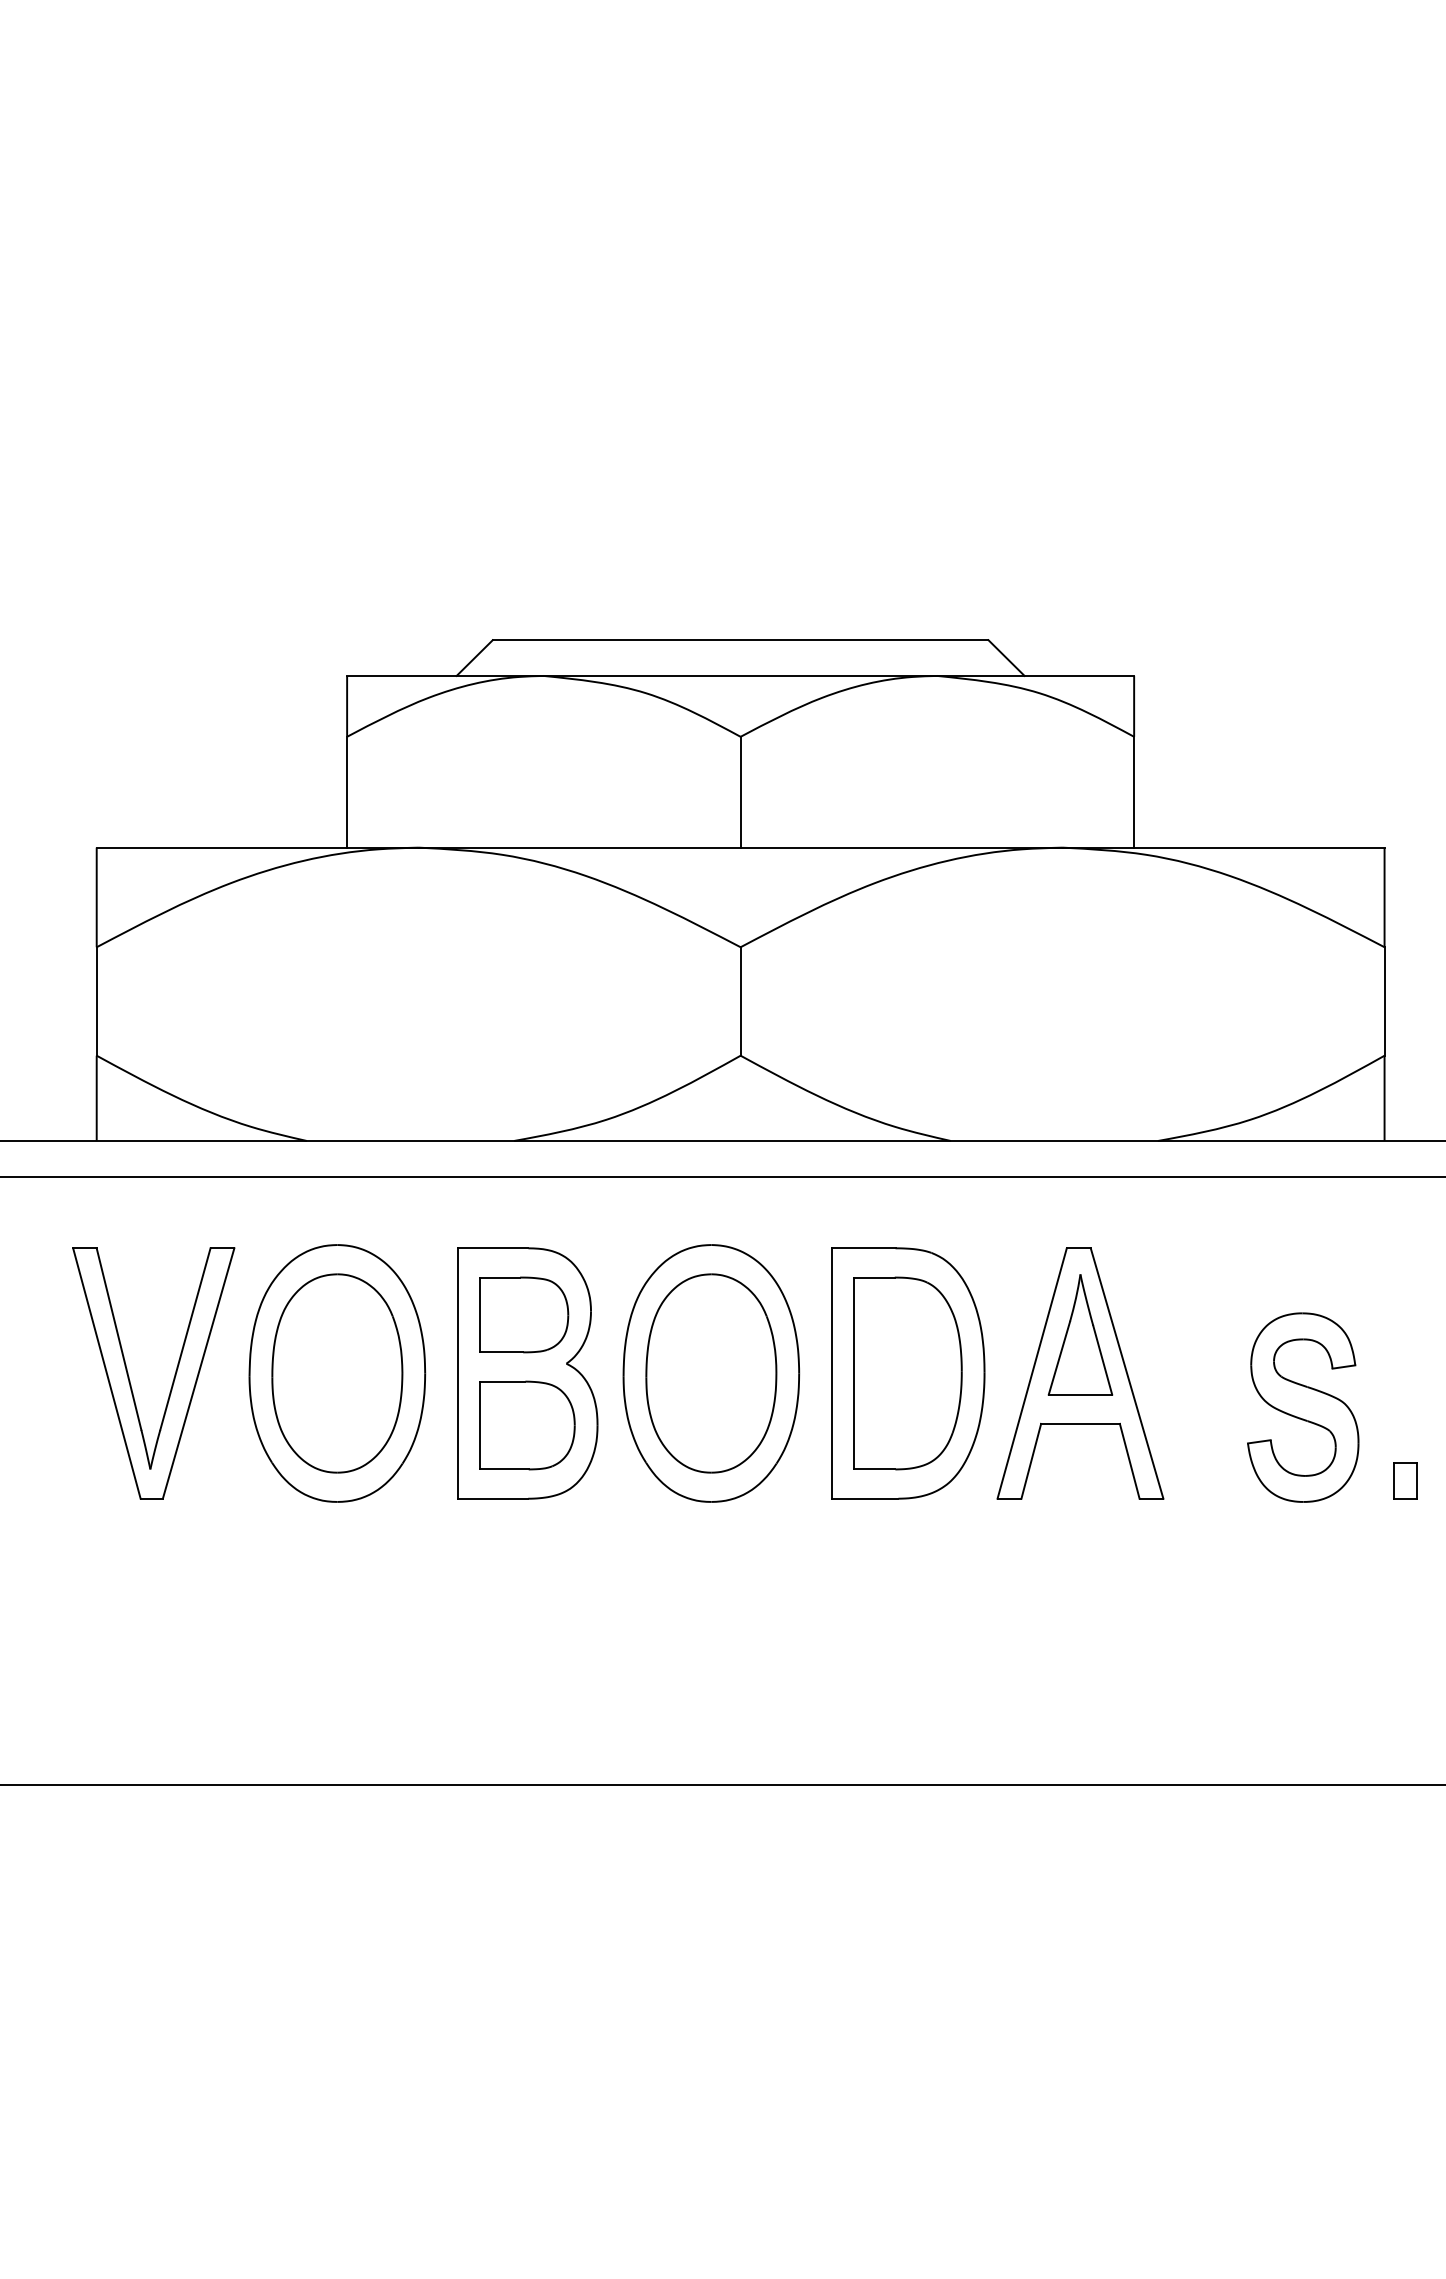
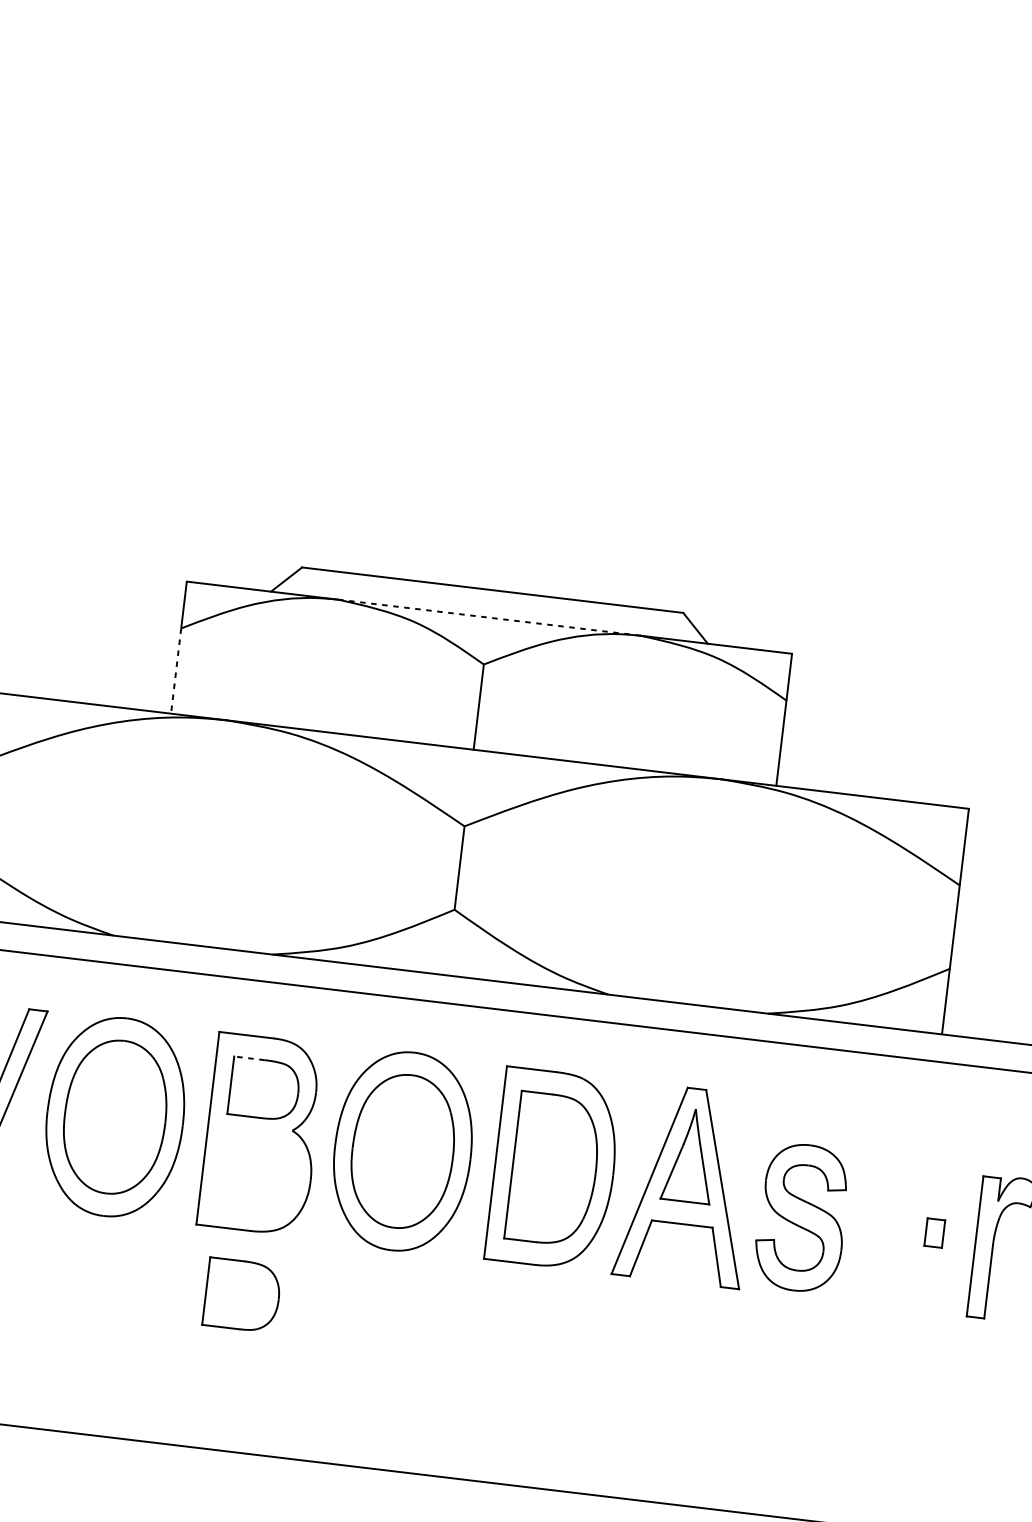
line: (740, 675) -> (489, 617), solid -> dashed
line: (347, 792) -> (176, 671), solid -> dashed
line: (500, 1277) -> (249, 1058), solid -> dashed
part: (1303, 1407) -> (802, 1217), moved
part: (527, 1425) -> (242, 1295), moved
part: (1405, 1480) -> (934, 1232), moved

